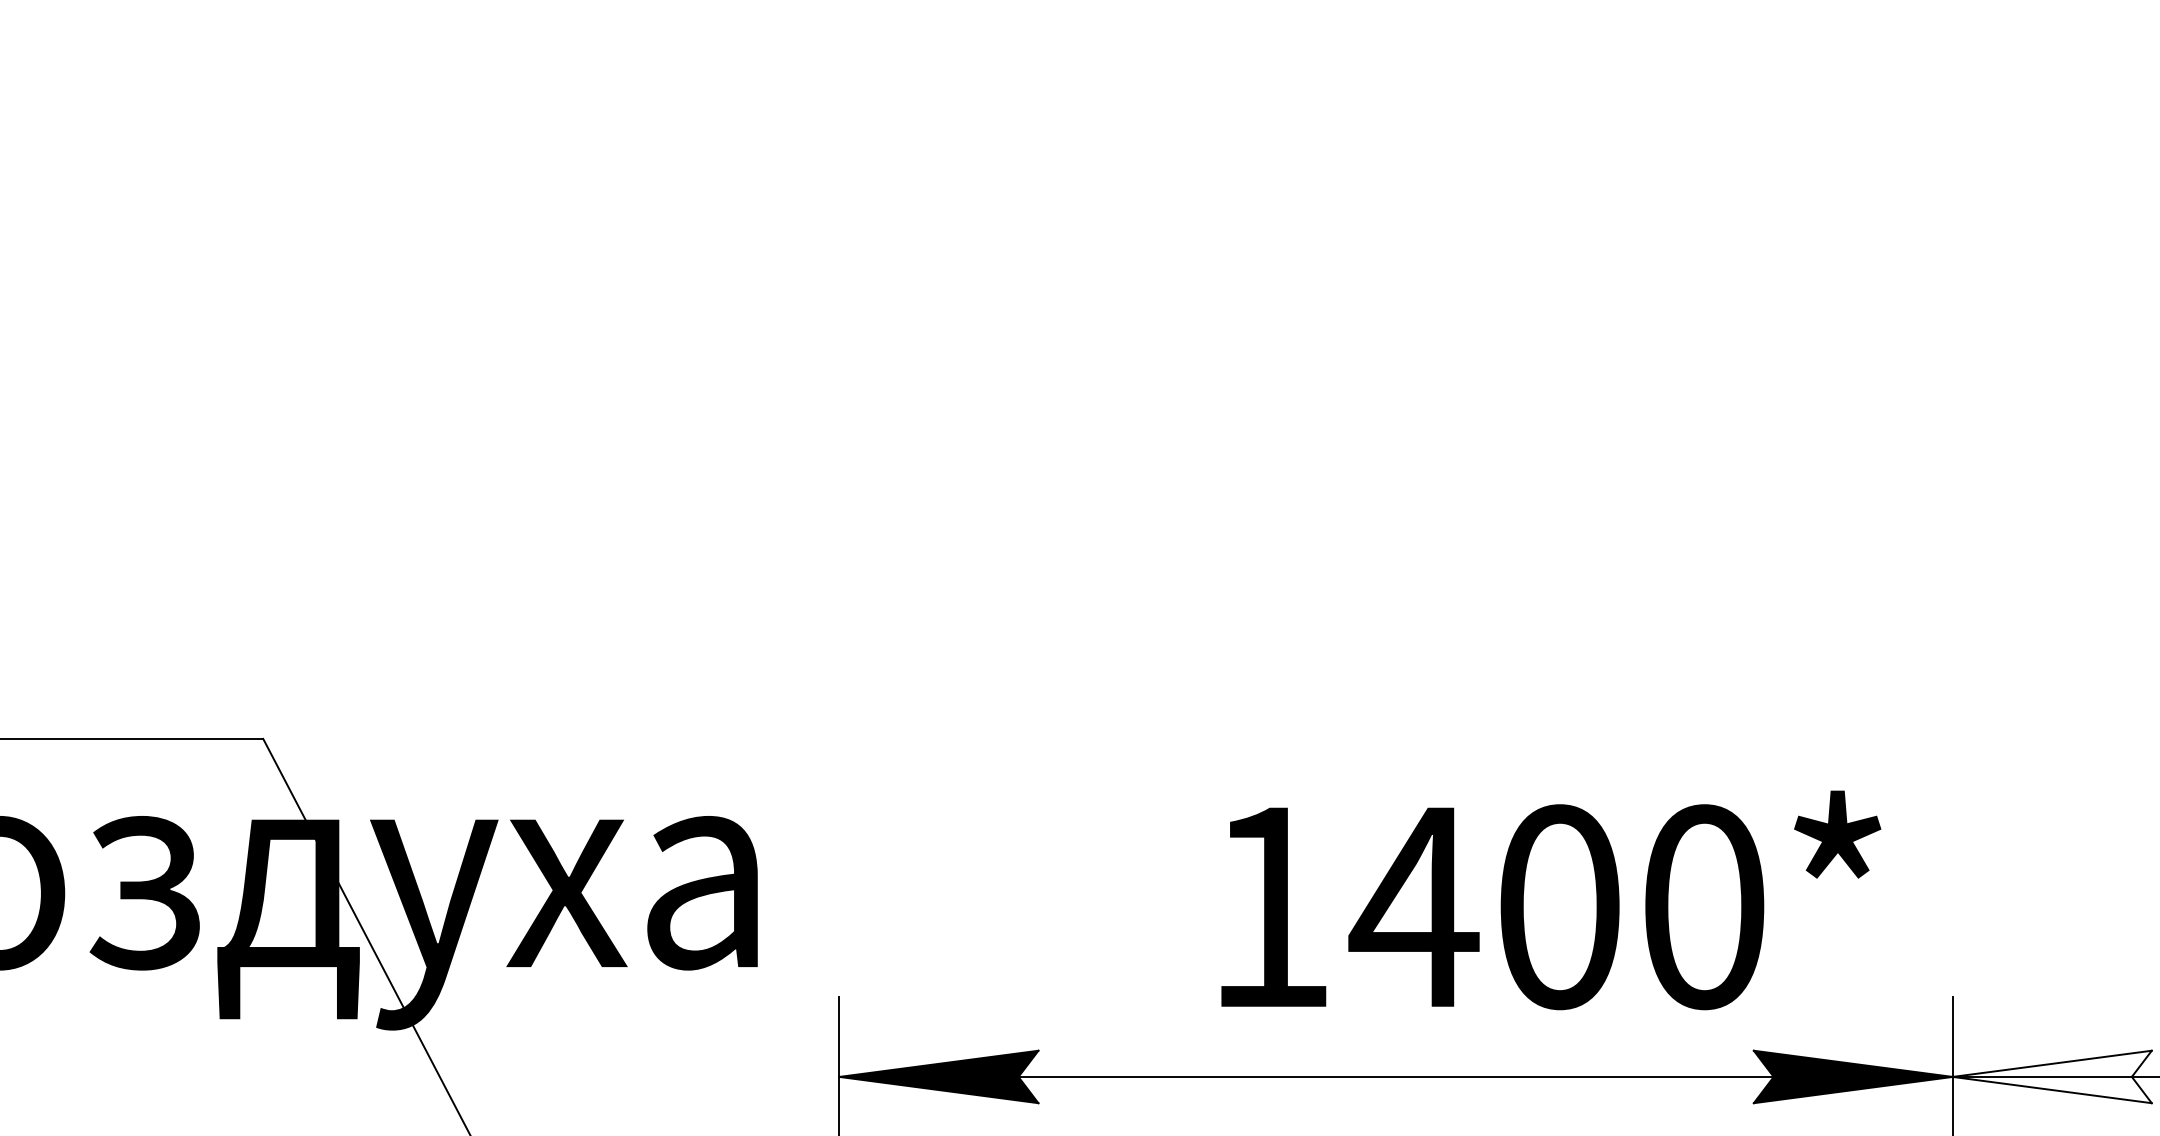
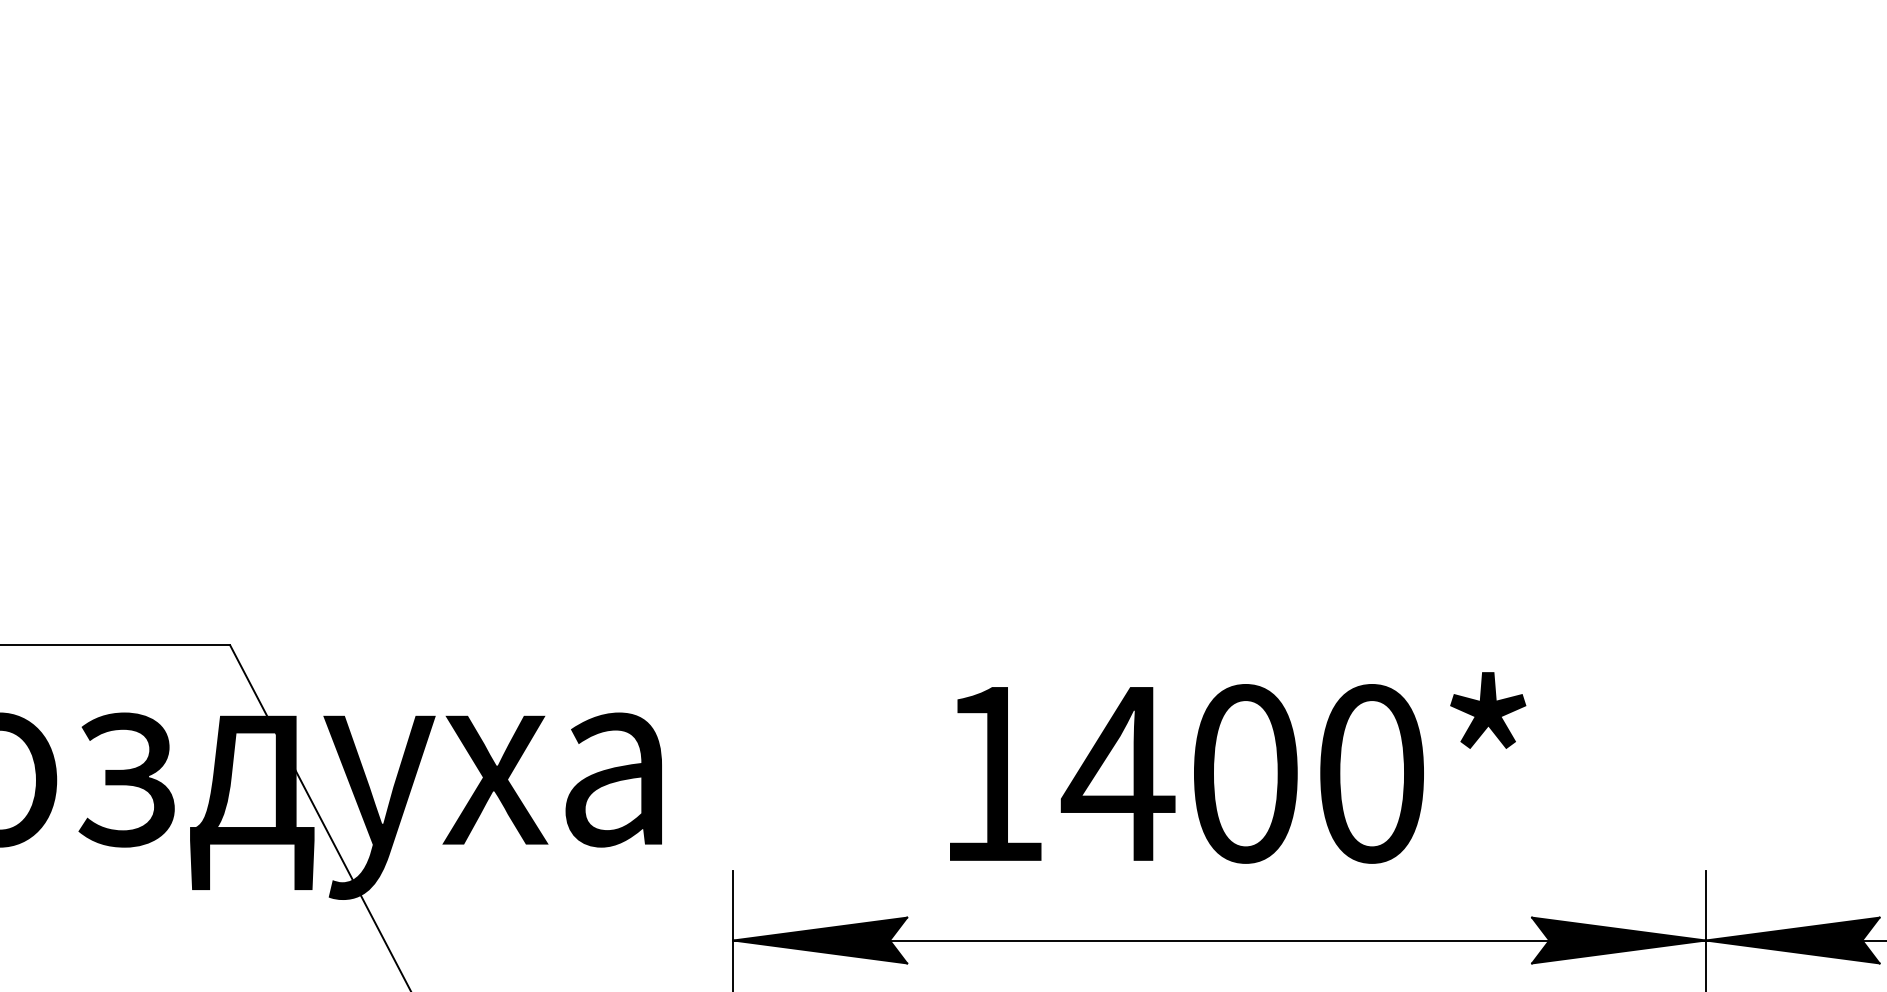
text: (1551, 900) -> (1238, 768), moved
fill: (2051, 1076) -> (1792, 940), added

